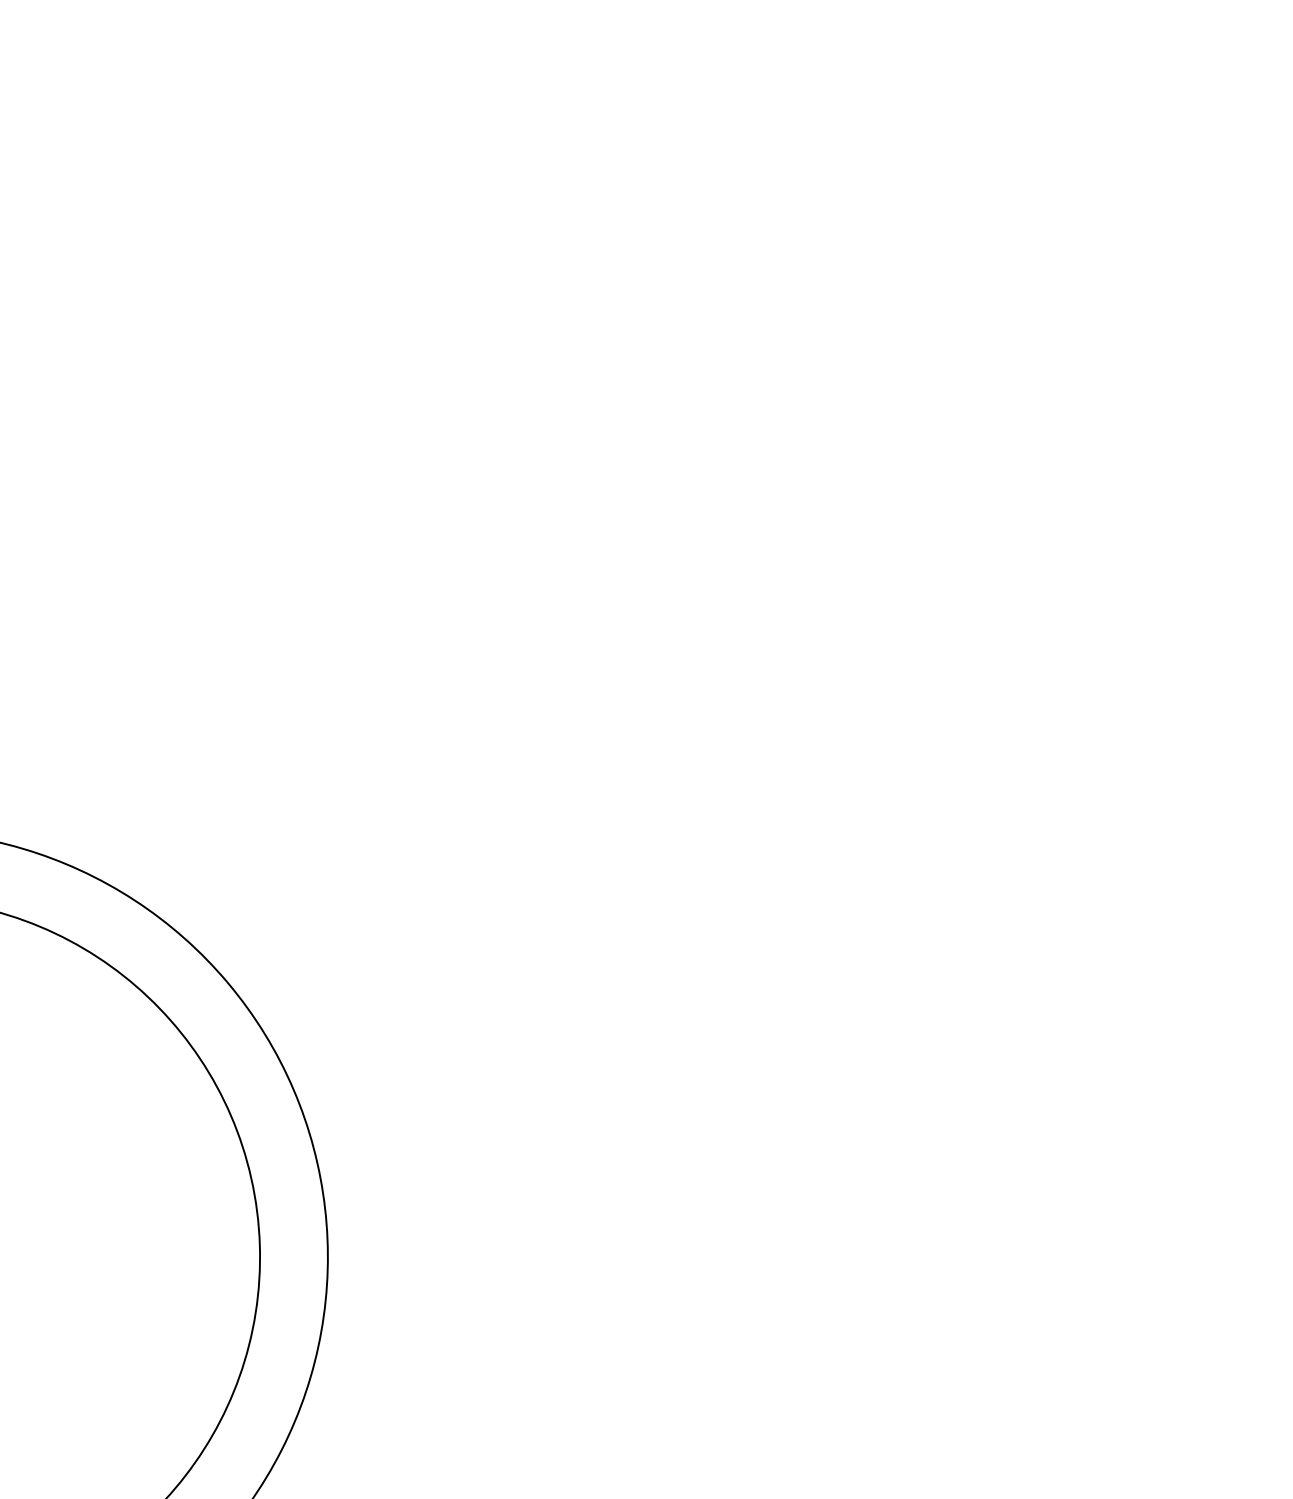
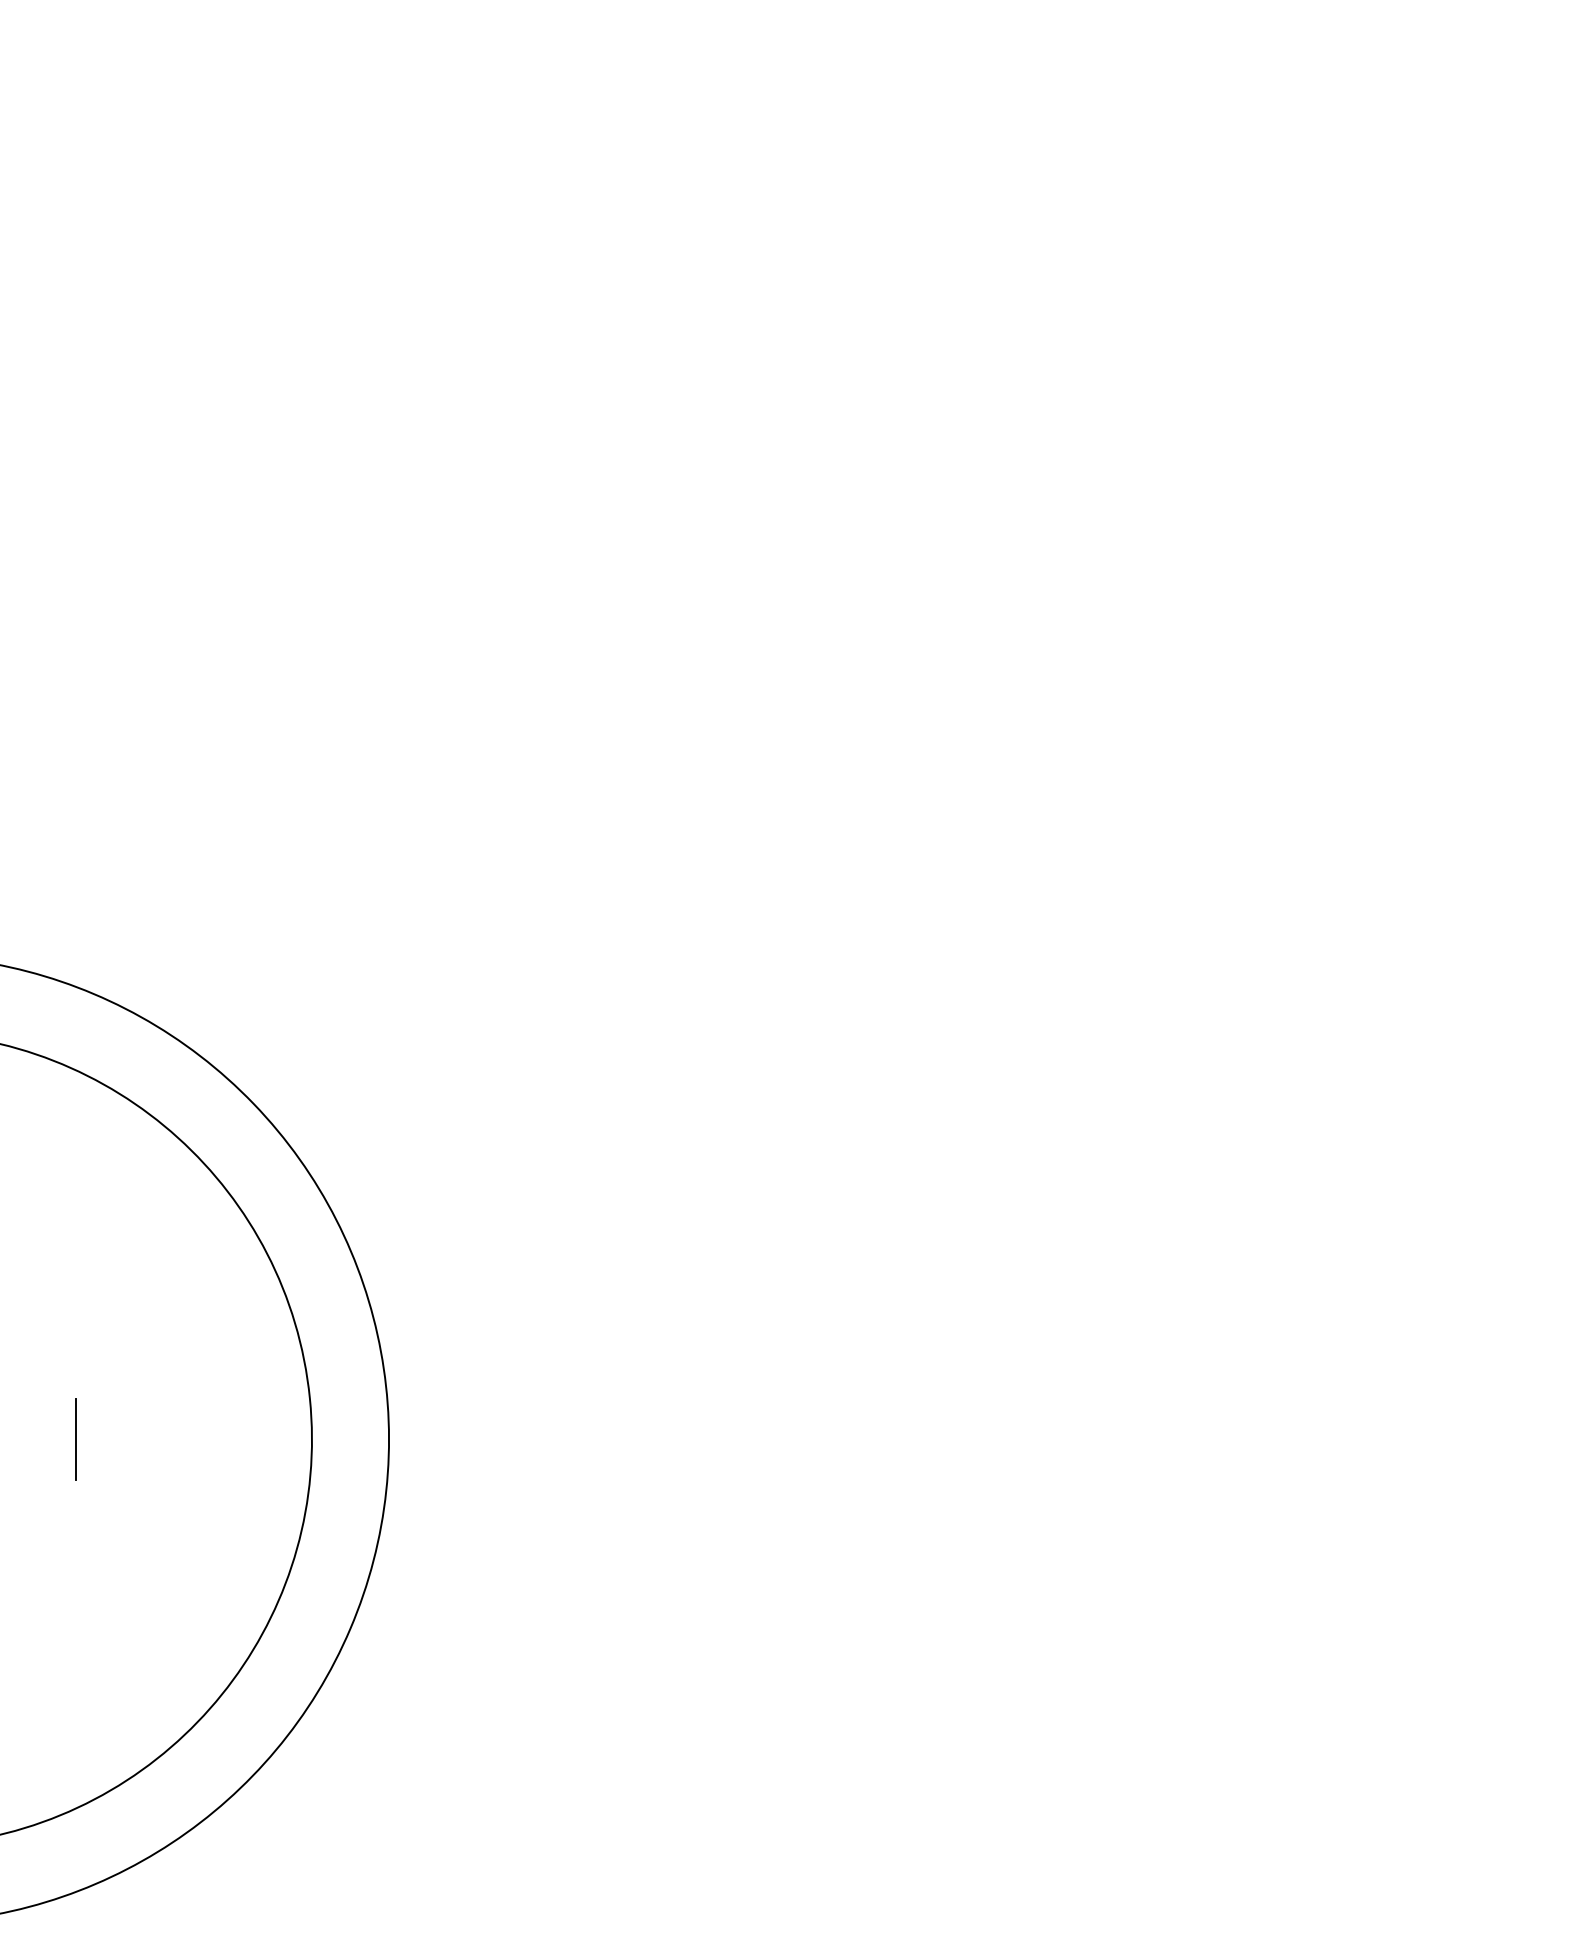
line: (51, 1267) -> (75, 1439), added

